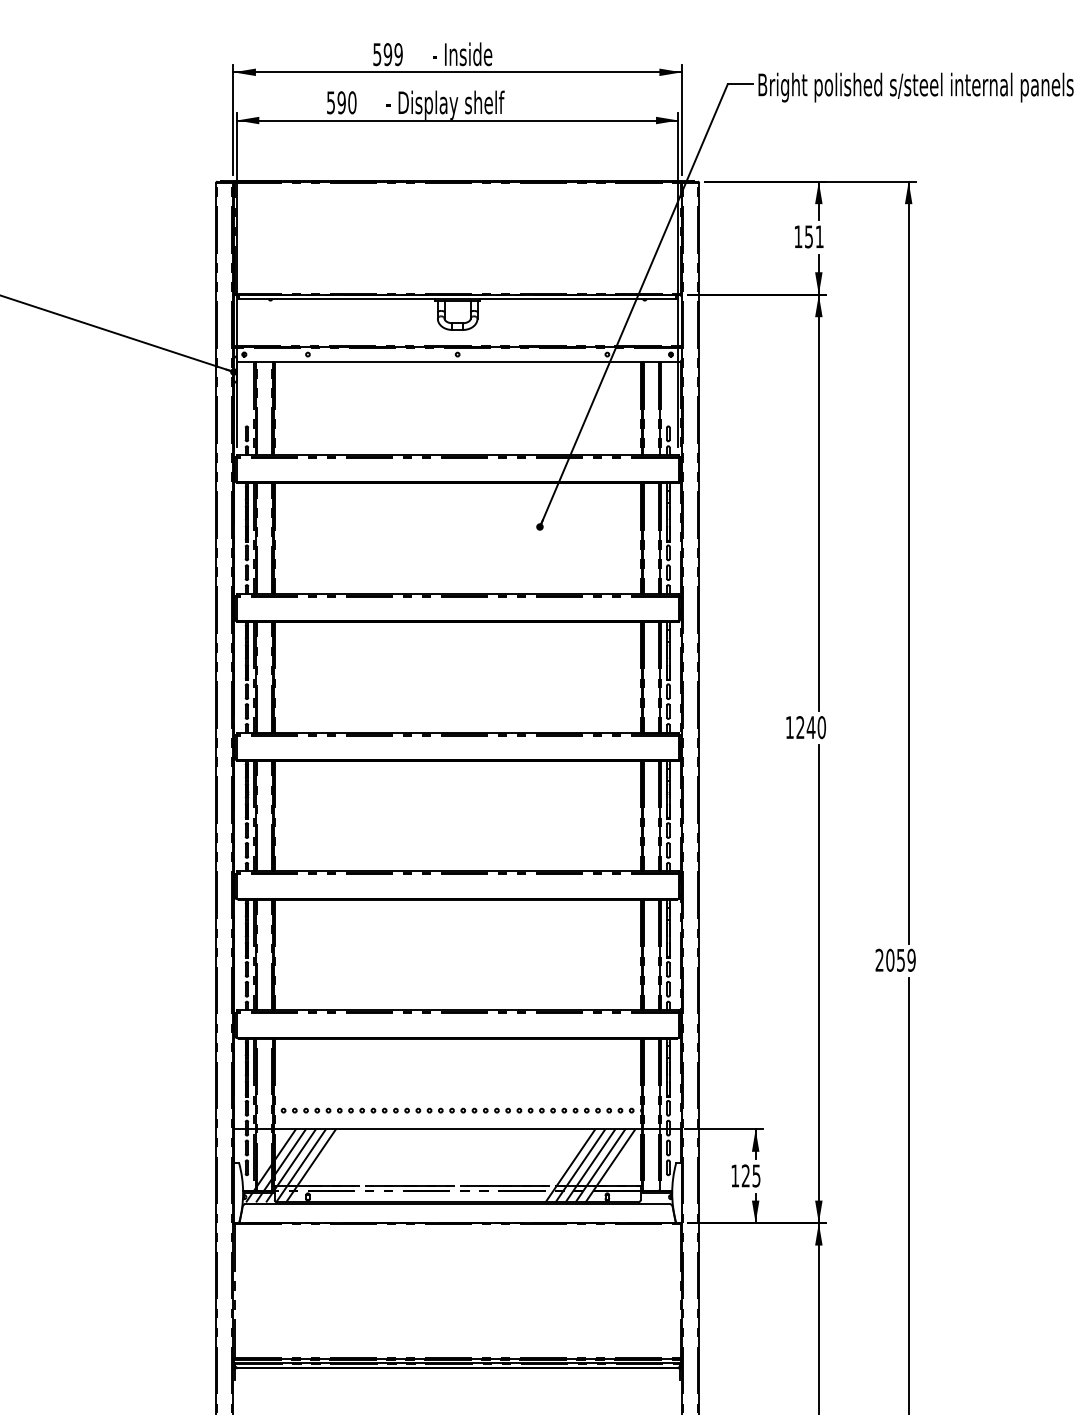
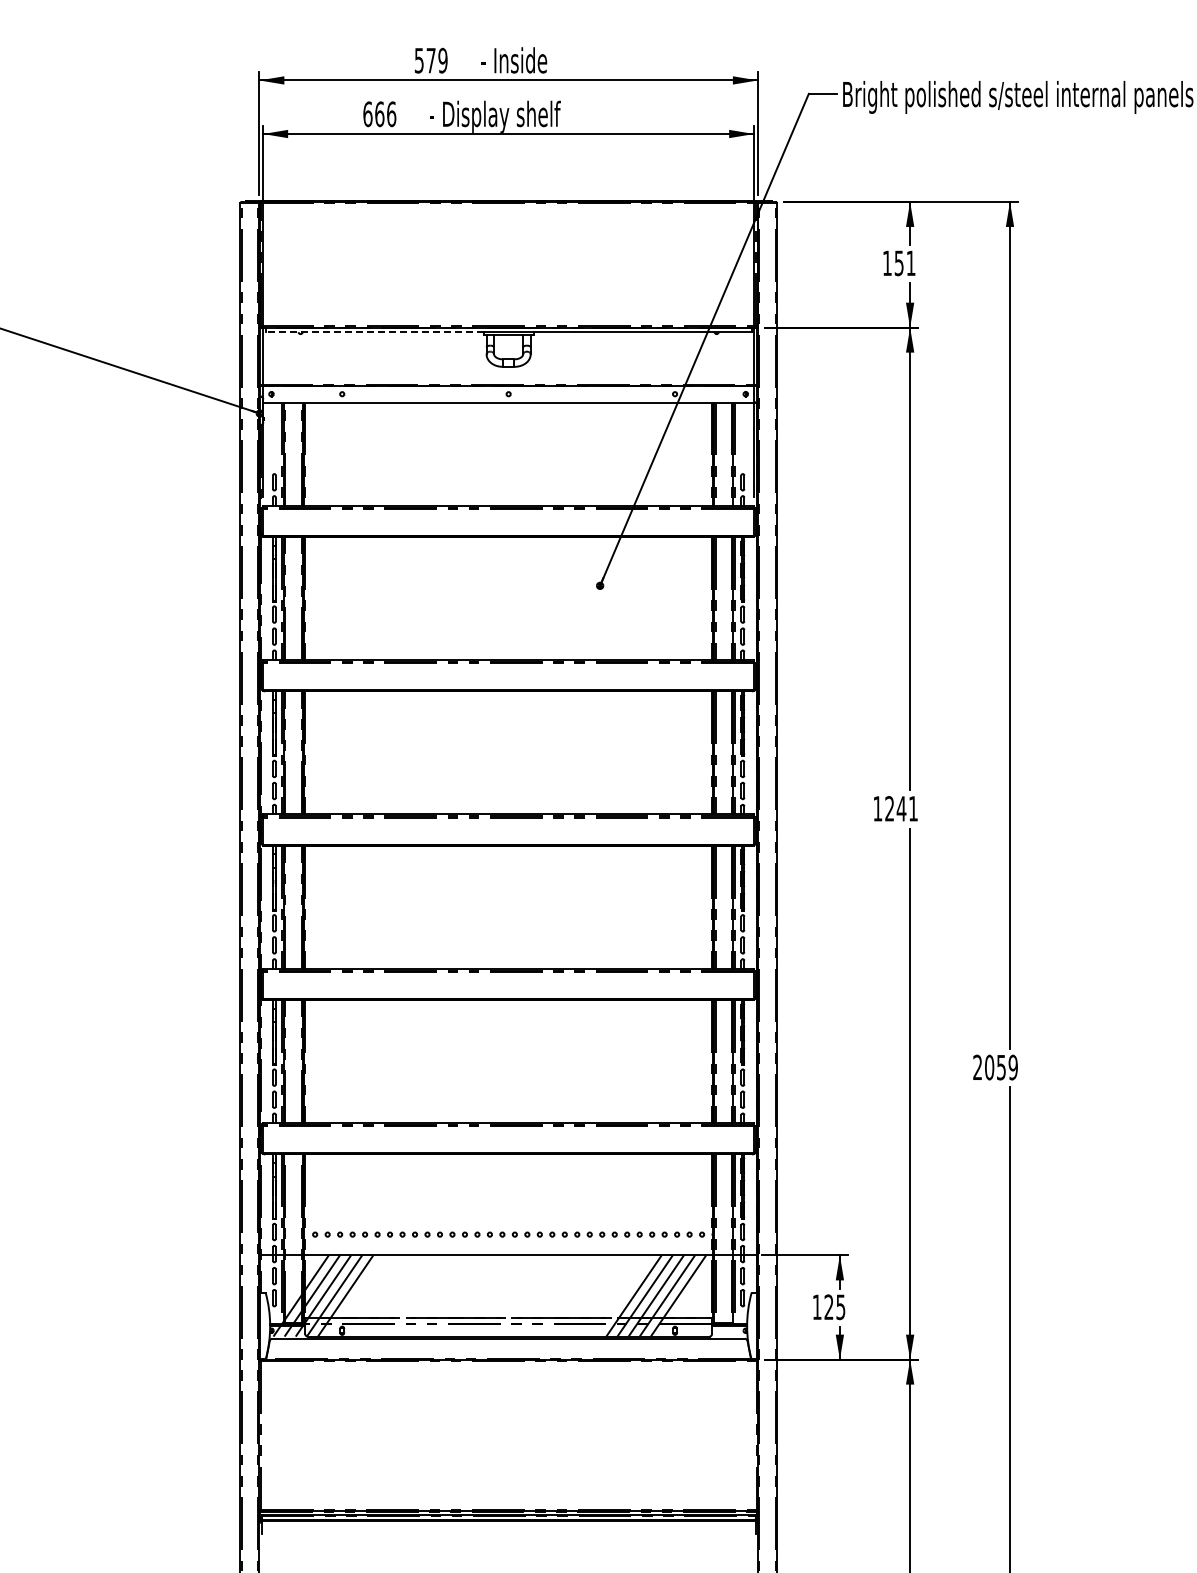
text: (387, 54) -> (430, 60), 599 -> 579
text: (341, 102) -> (379, 114), 590 -> 666
line: (336, 299) -> (374, 332), solid -> dashed
text: (821, 727) -> (913, 808), 1240 -> 1241

